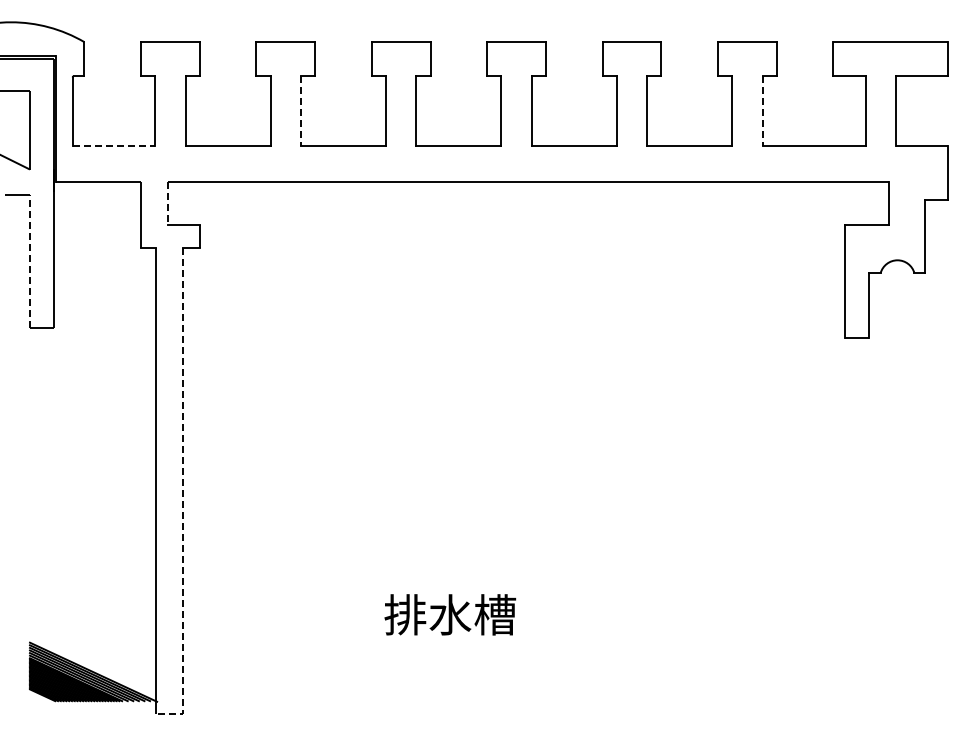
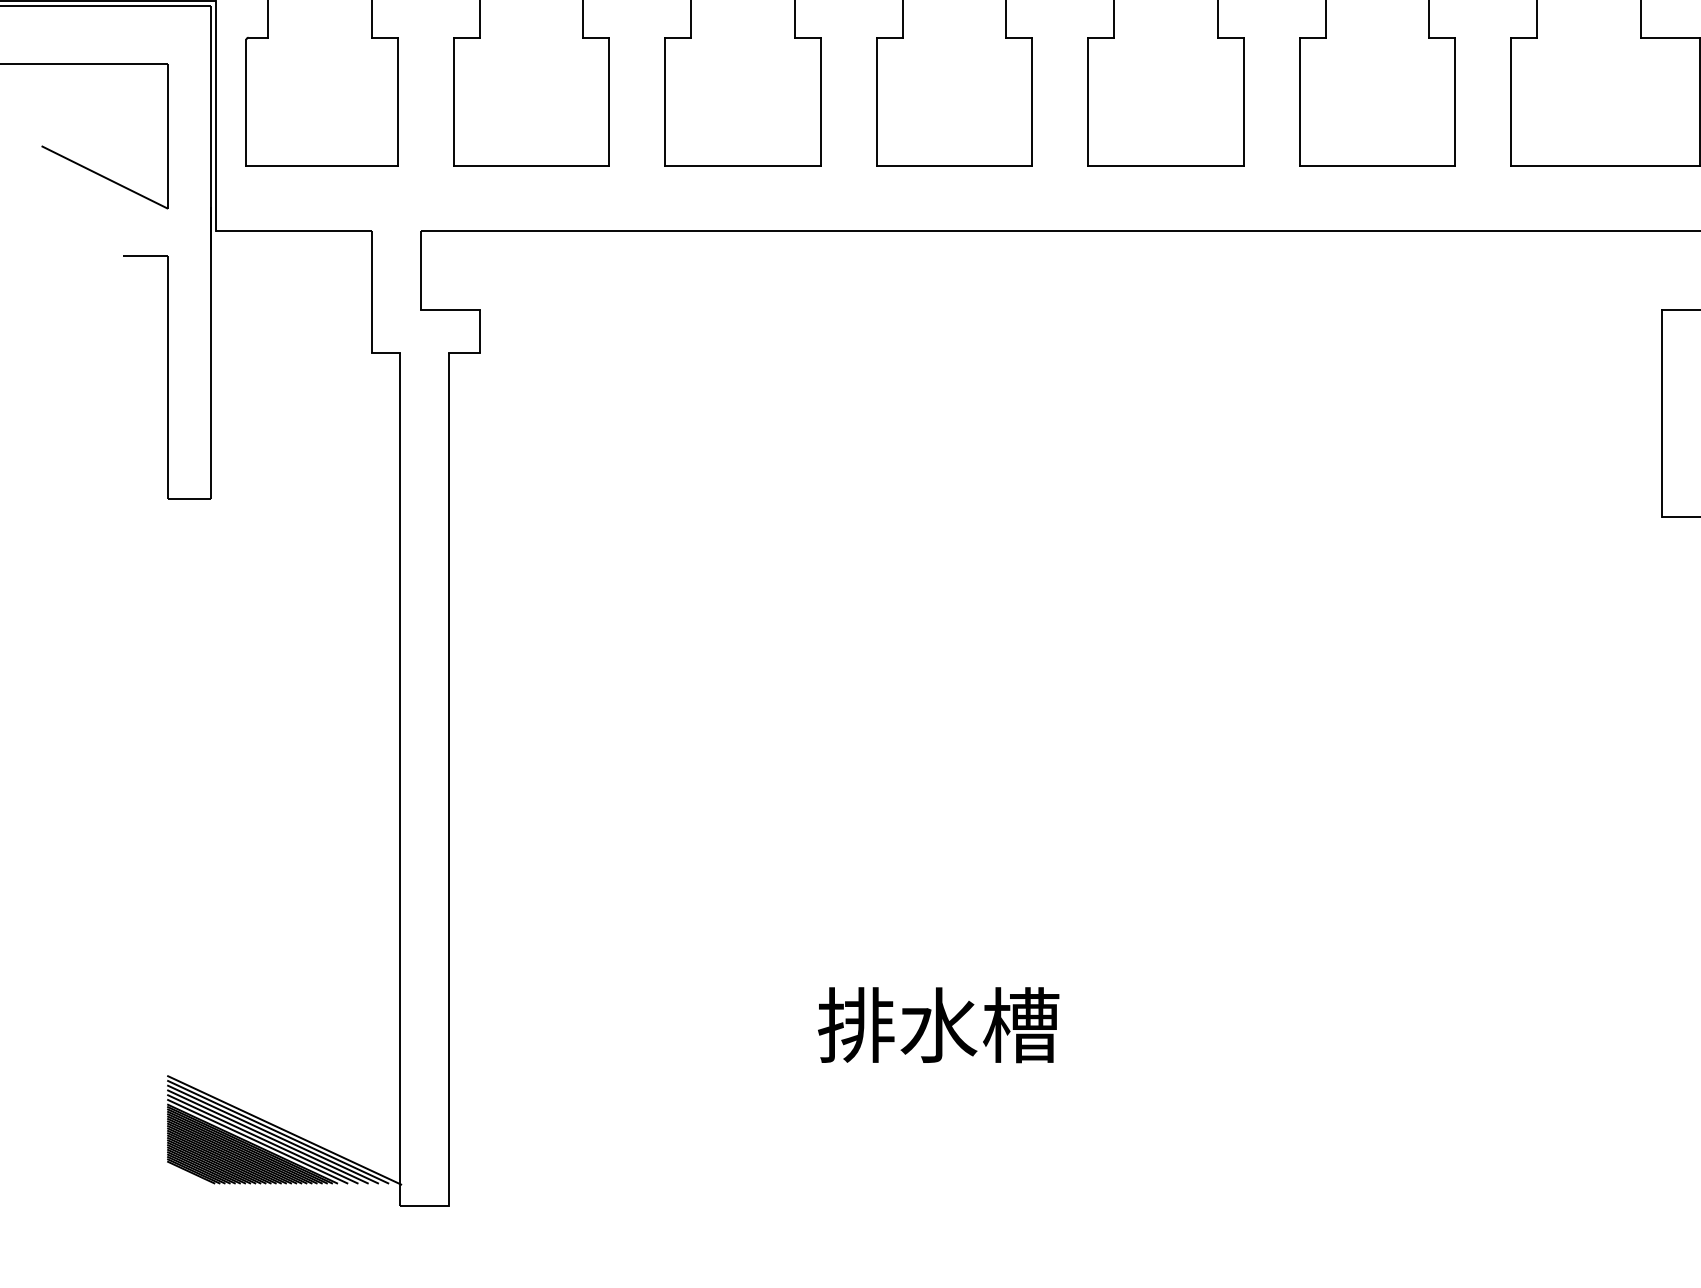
line: (301, 111) -> (665, 102), dashed -> solid
line: (762, 111) -> (1511, 102), dashed -> solid
line: (114, 146) -> (323, 166), dashed -> solid
line: (168, 203) -> (422, 270), dashed -> solid
line: (30, 261) -> (169, 377), dashed -> solid
line: (183, 495) -> (449, 806), dashed -> solid

